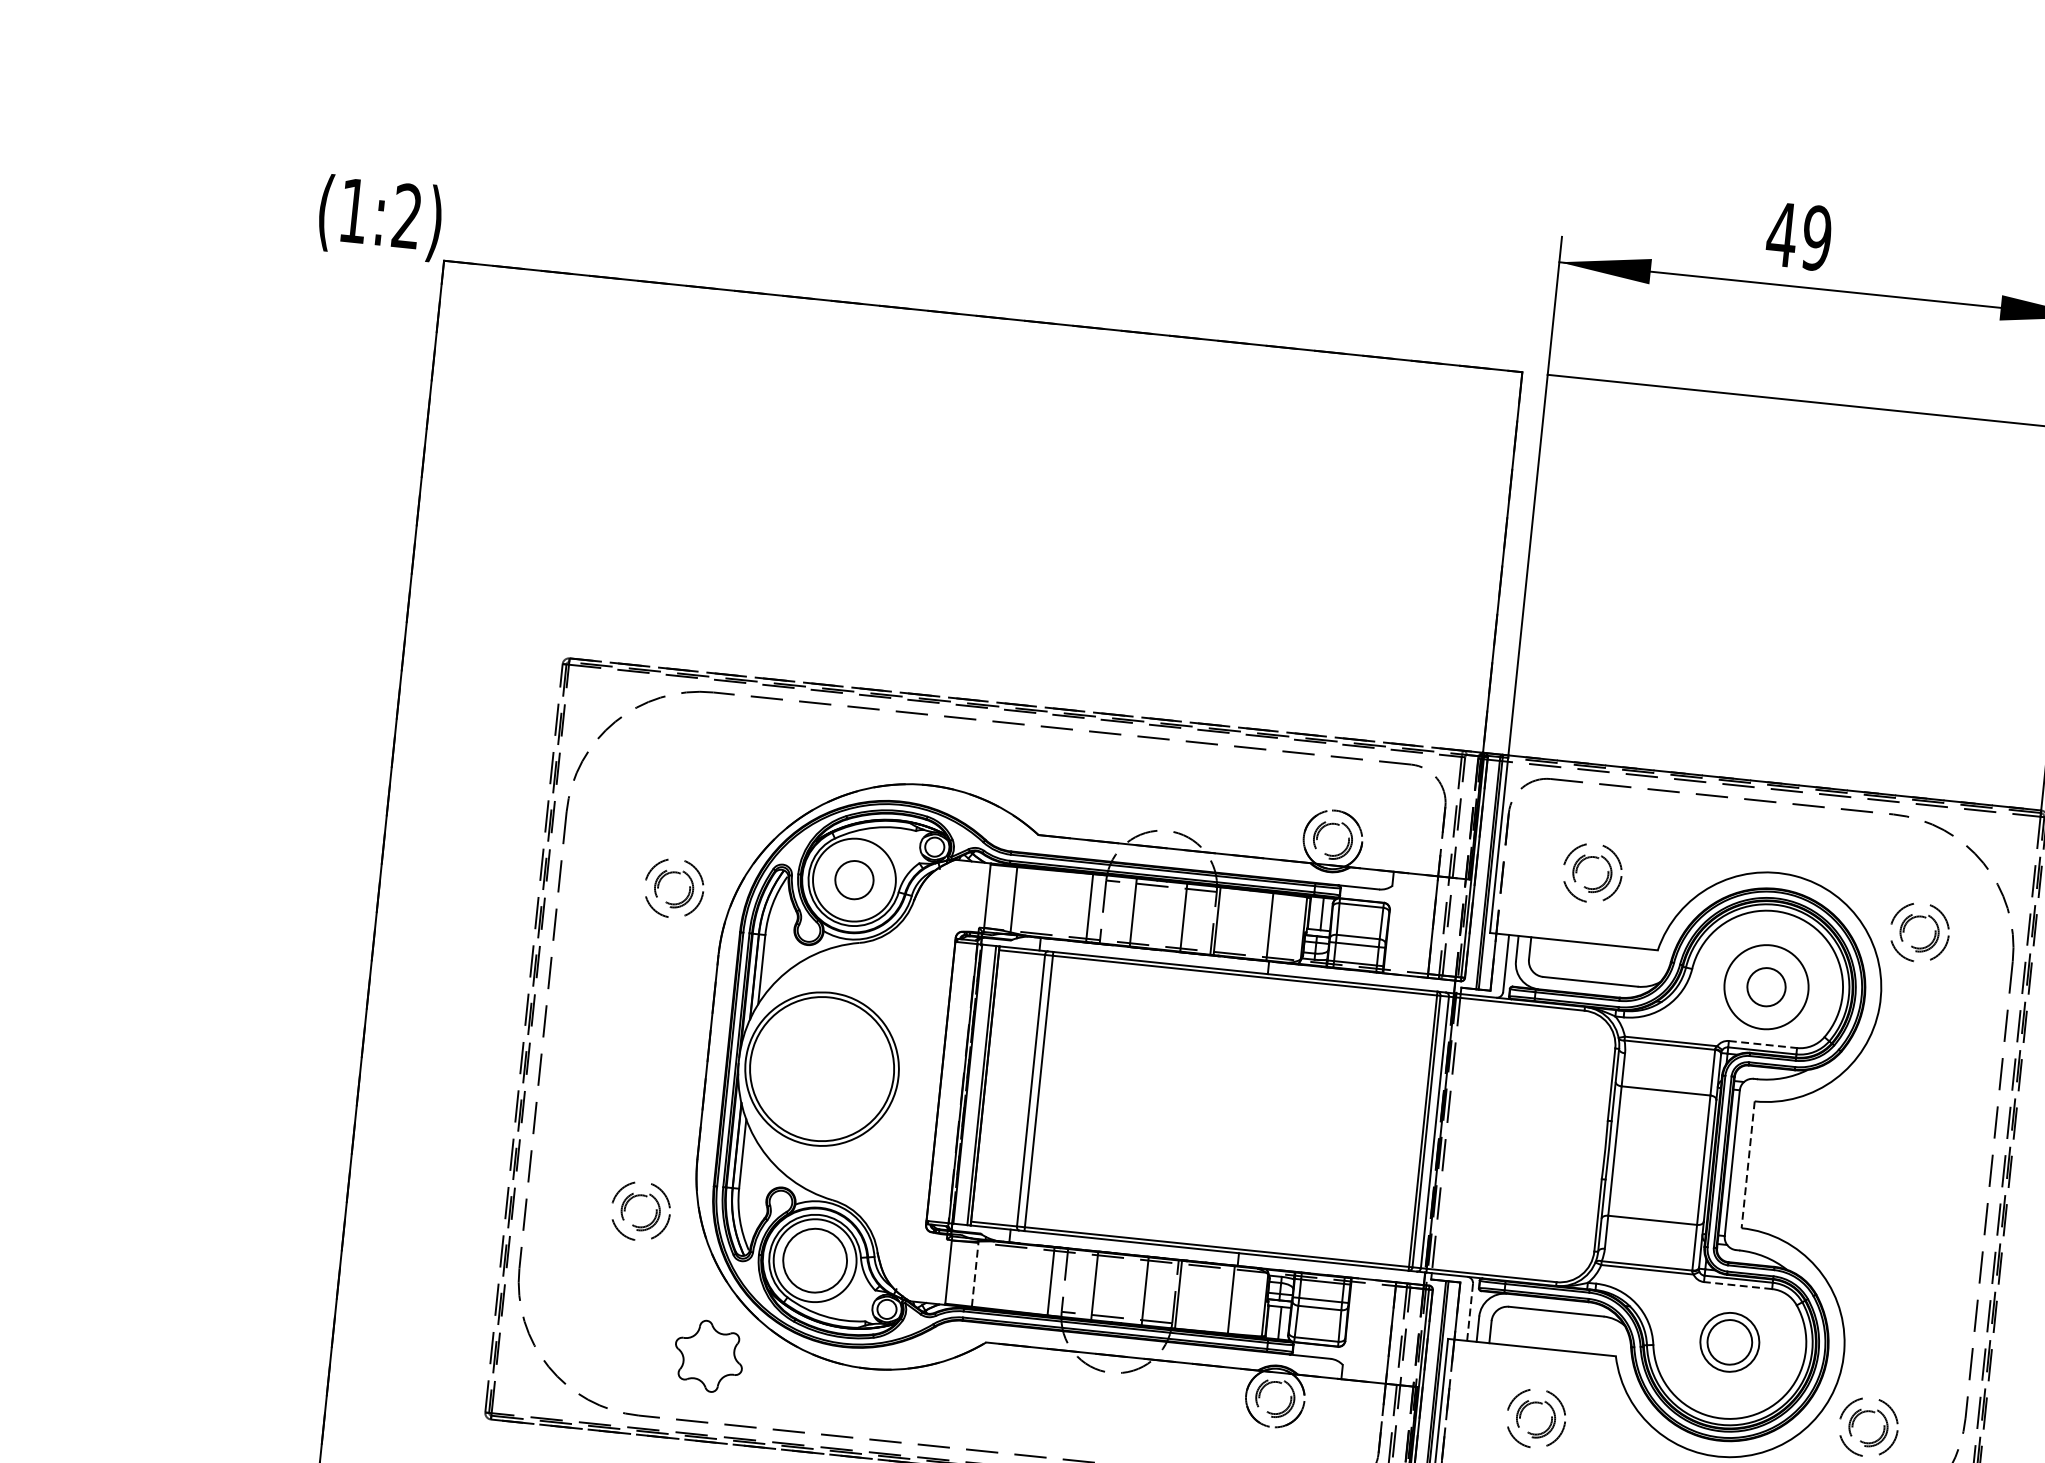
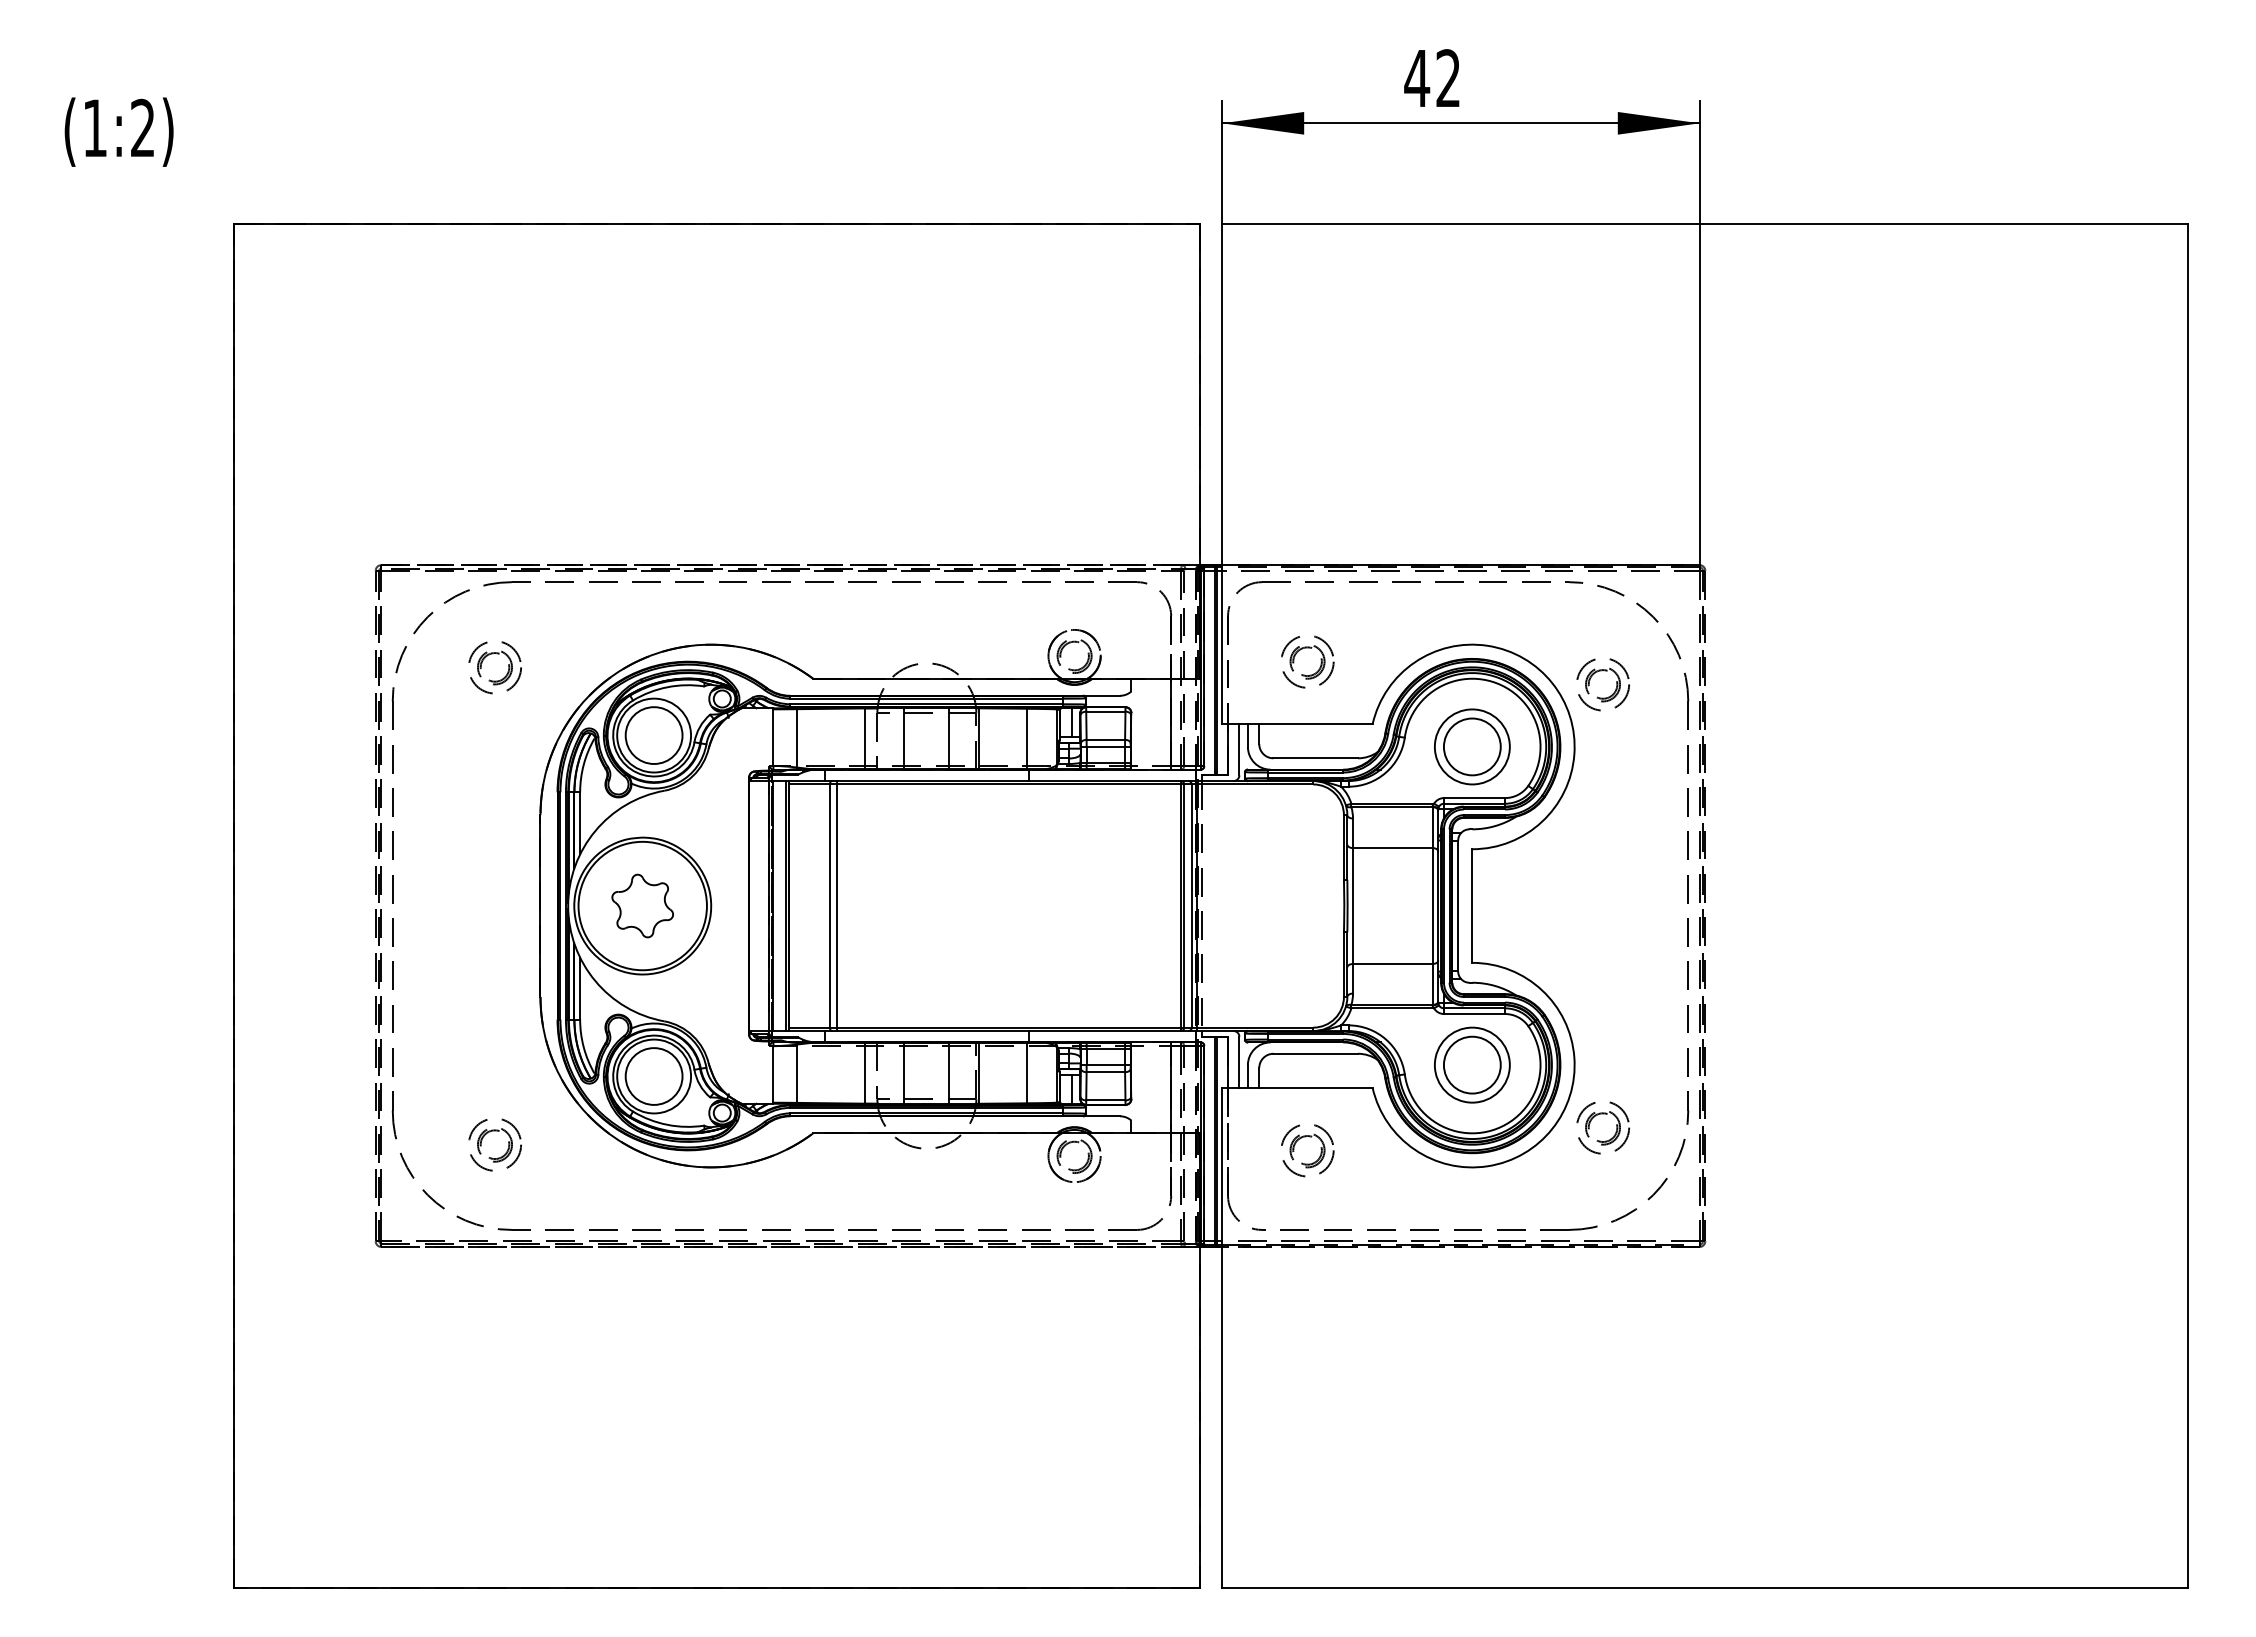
text: (379, 217) -> (118, 131), moved
text: (1816, 238) -> (1448, 78), 49 -> 42
circle: (853, 879) -> (653, 735), size x1.67
part: (660, 882) -> (482, 663), moved
circle: (1765, 986) -> (1471, 746), size x1.67
line: (1762, 1045) -> (1474, 798), dashed -> solid
line: (1748, 1165) -> (1472, 906), dashed -> solid
part: (628, 1203) -> (483, 1138), moved
line: (975, 1273) -> (797, 1073), dashed -> solid
line: (1738, 1286) -> (1474, 1014), dashed -> solid
line: (1470, 1312) -> (1239, 1062), dashed -> solid
part: (1730, 1341) -> (1472, 1064), size x1.43
part: (708, 1355) -> (642, 905), moved

